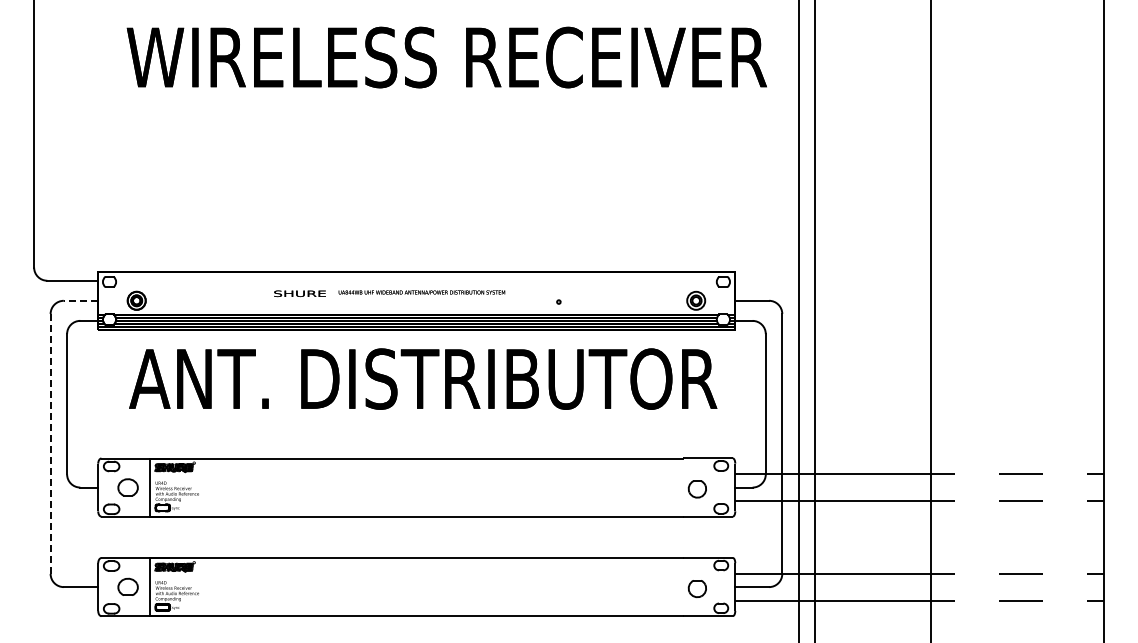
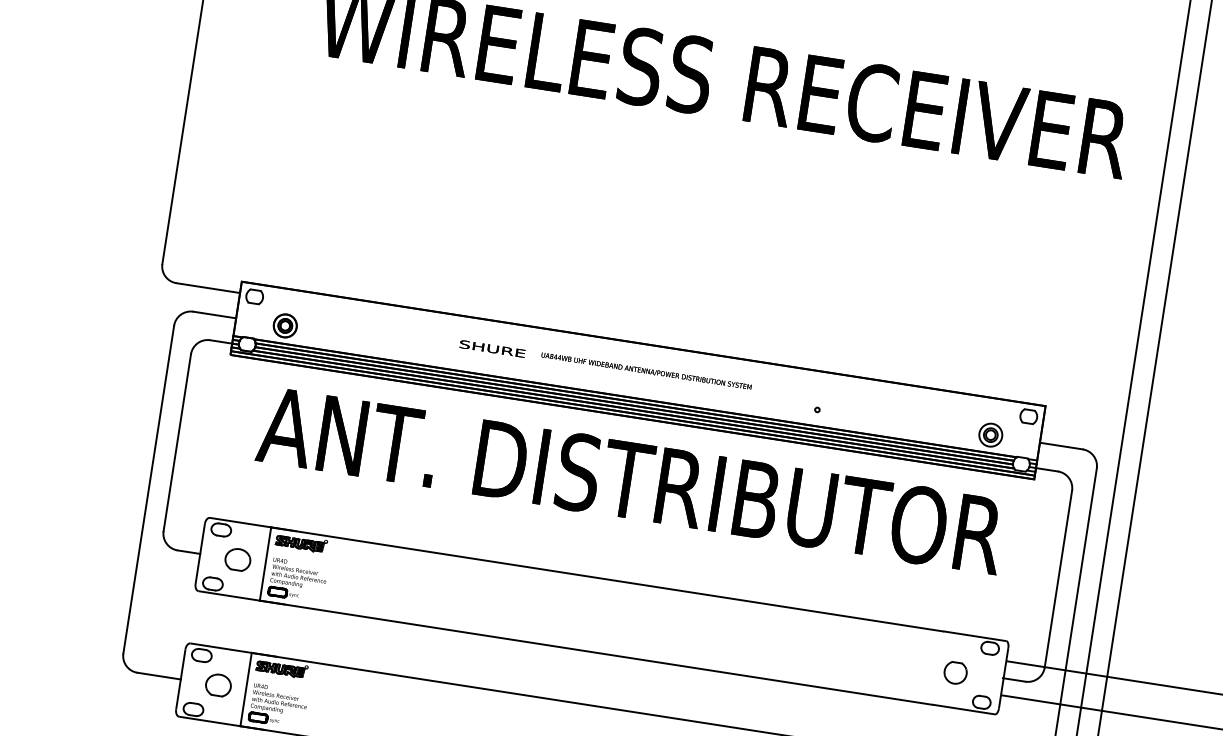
line: (80, 300) -> (214, 314), dashed -> solid
line: (50, 443) -> (148, 489), dashed -> solid

